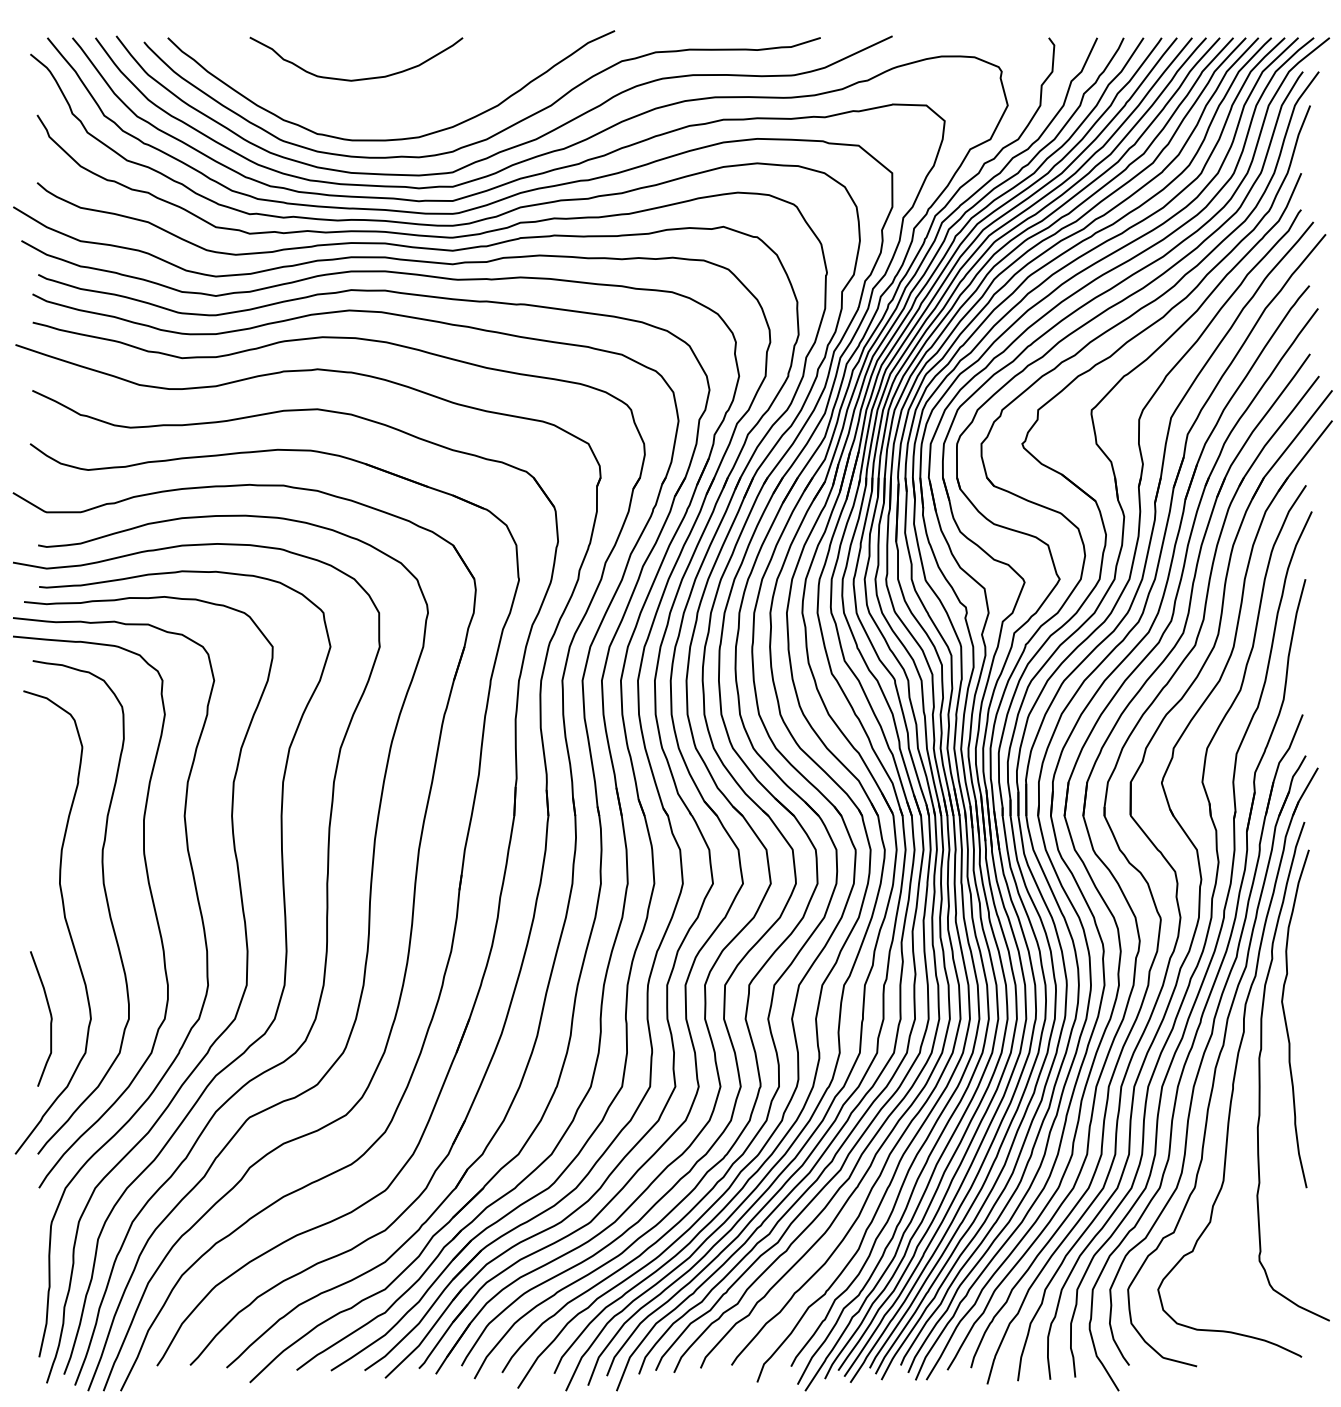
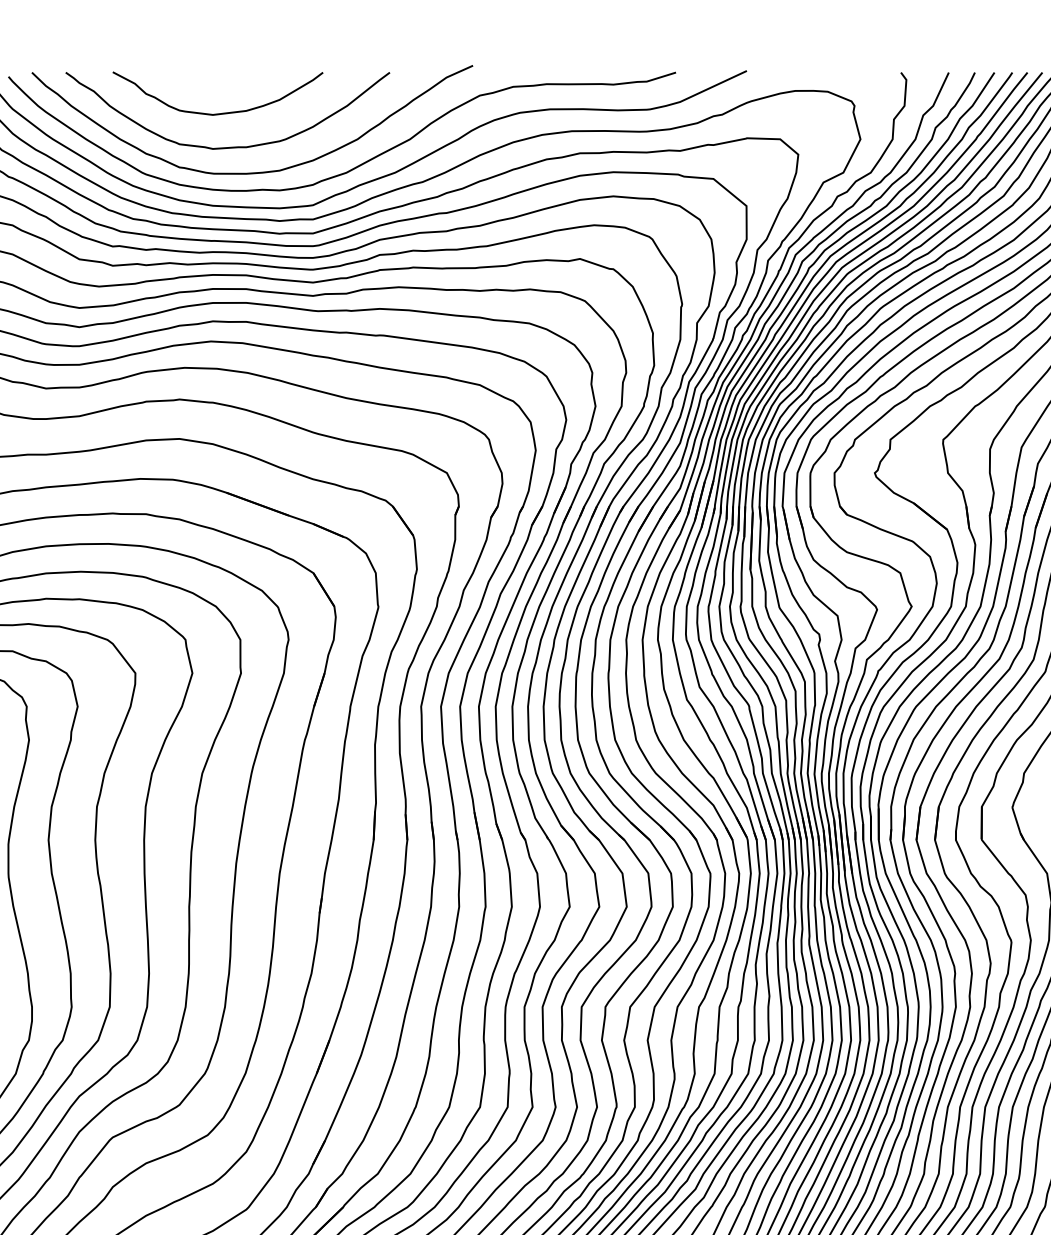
curve: (373, 112) -> (234, 146), added

